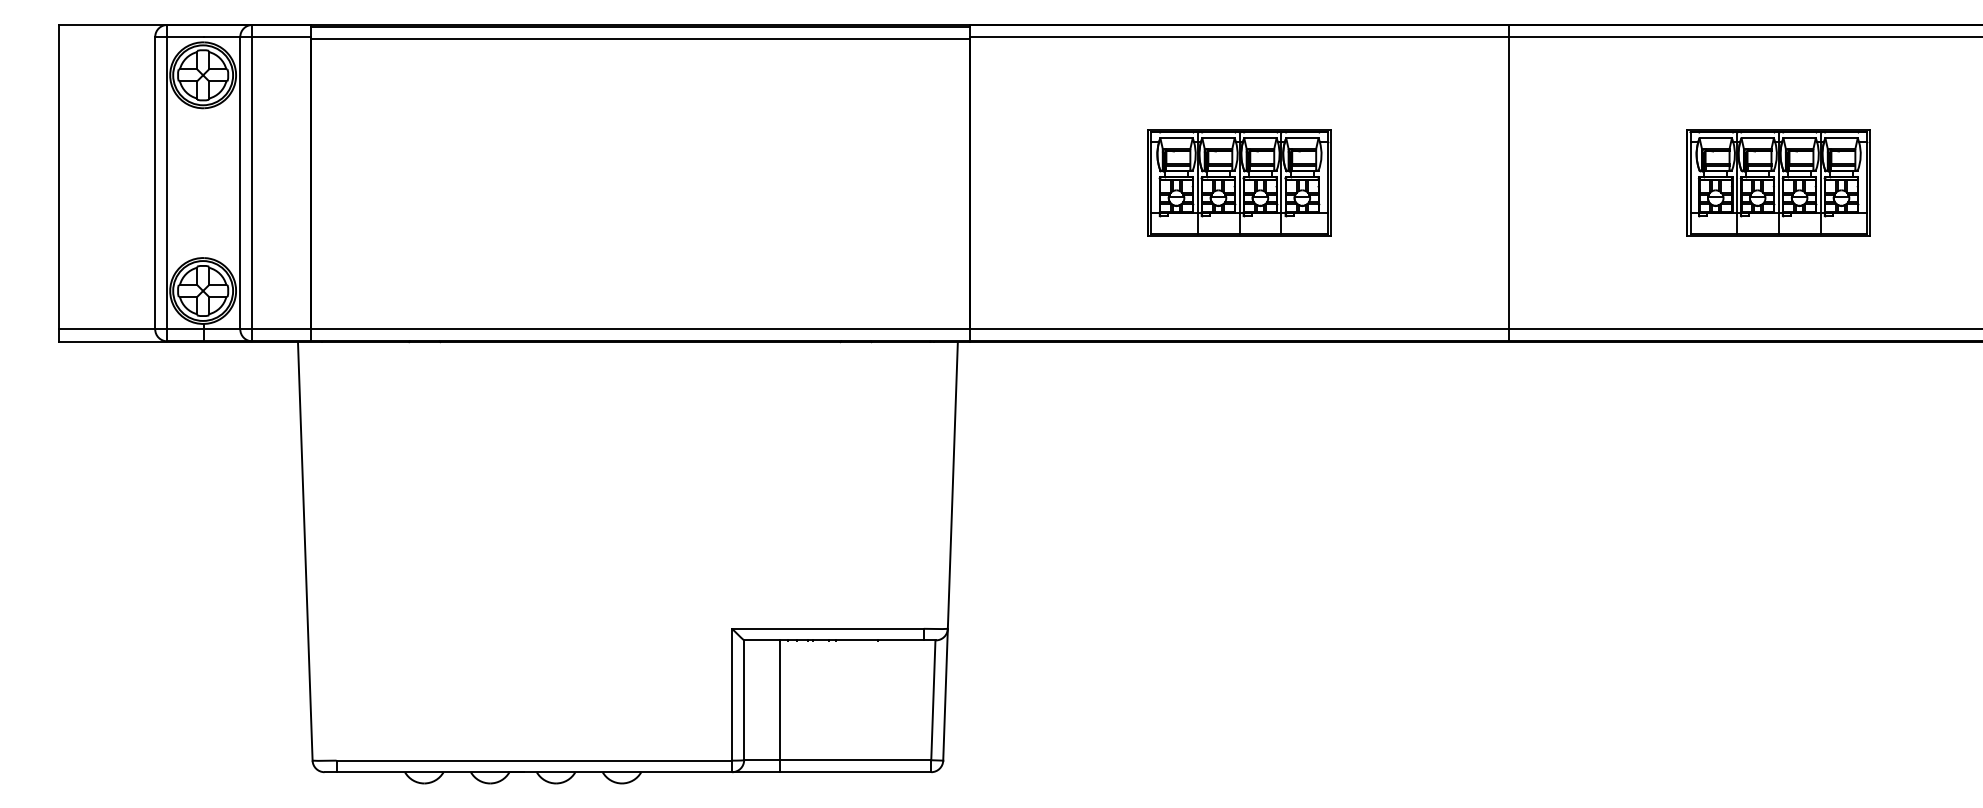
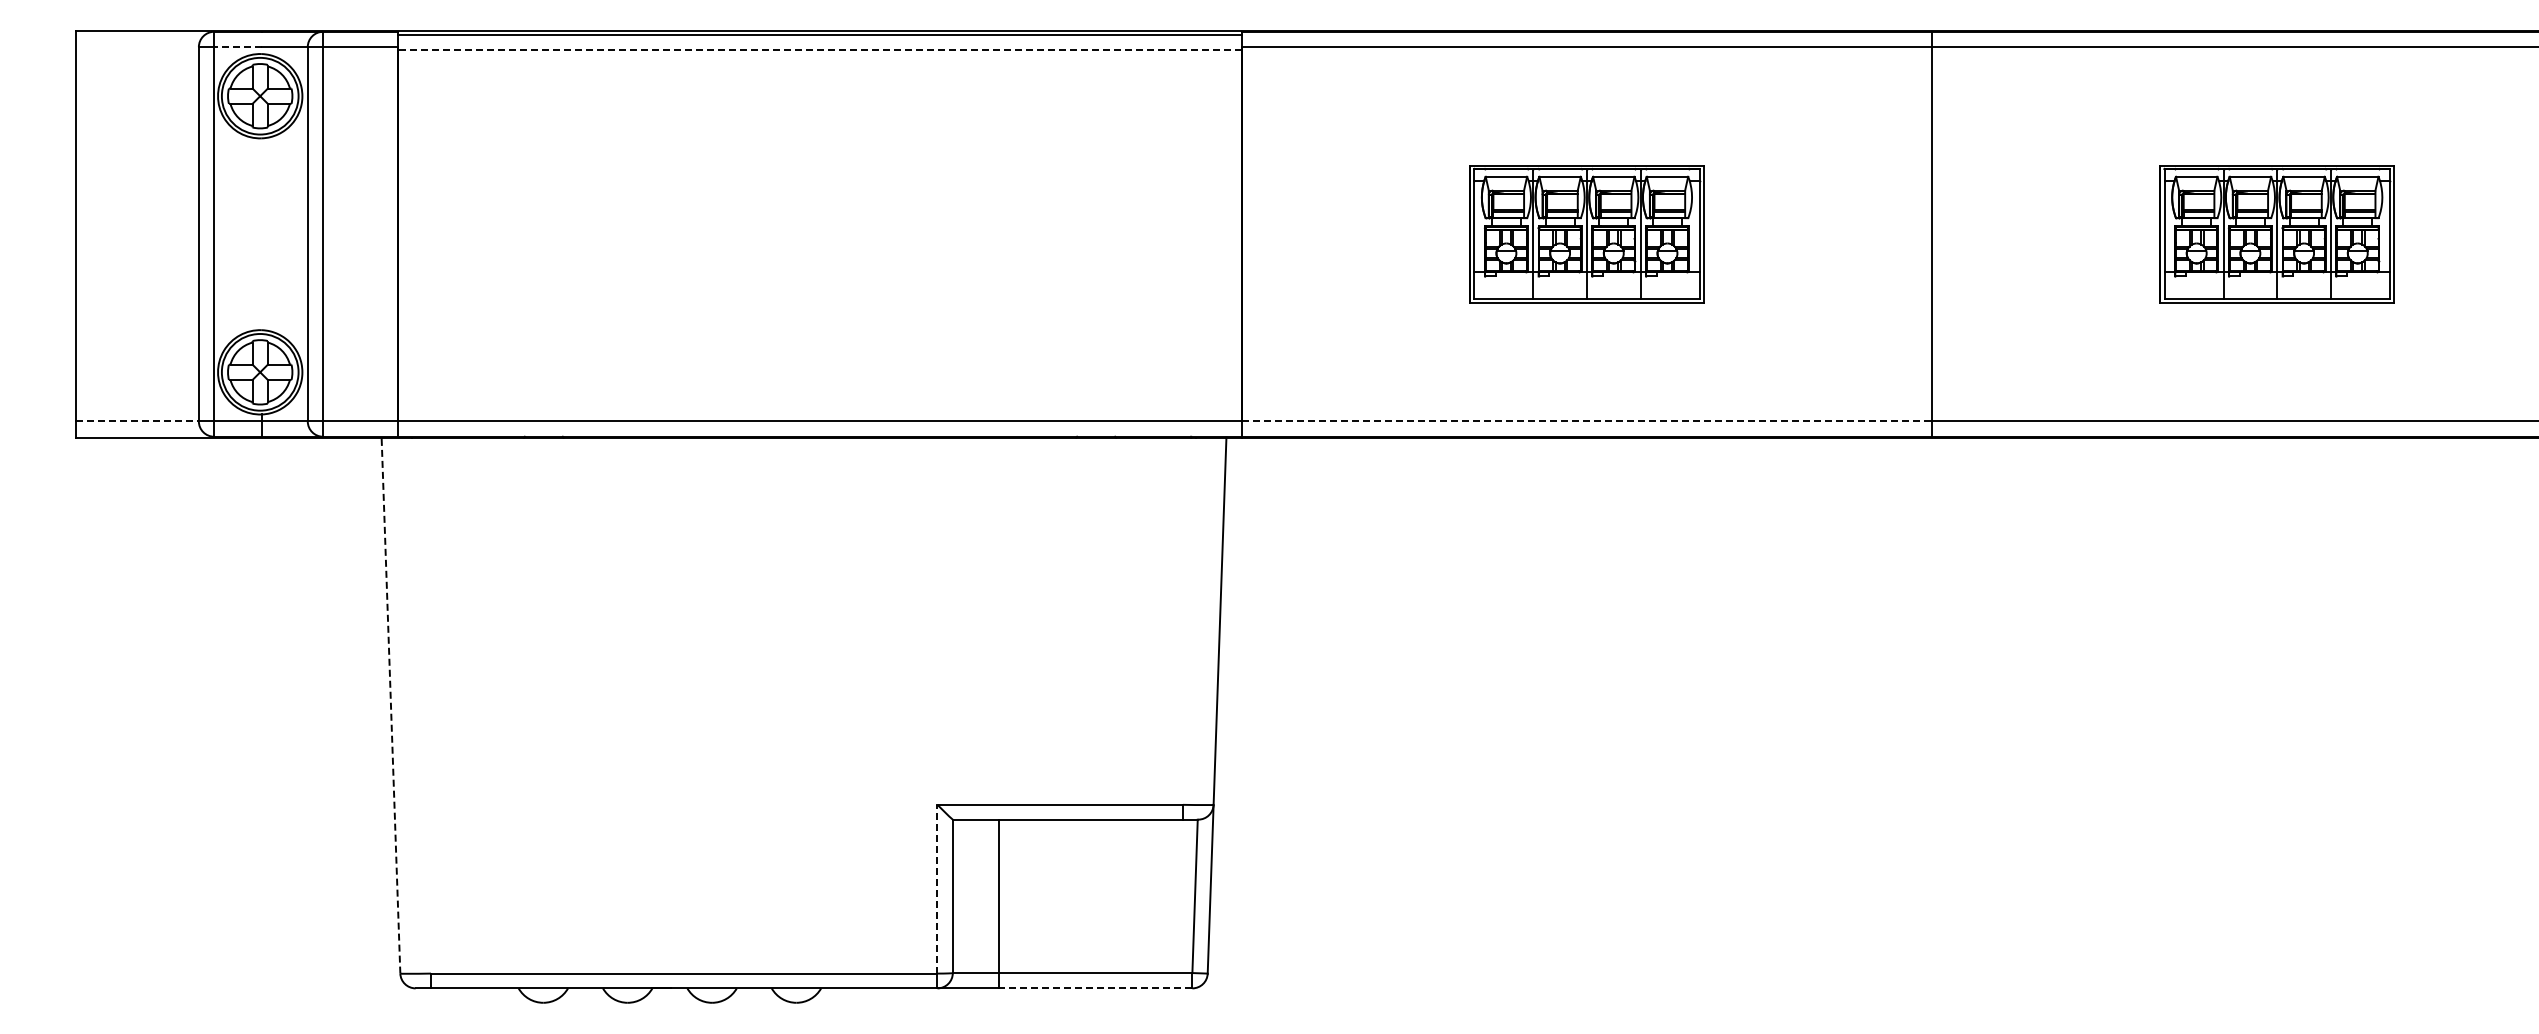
line: (185, 37) -> (237, 47), solid -> dashed
line: (640, 39) -> (820, 50), solid -> dashed
line: (108, 328) -> (138, 420), solid -> dashed
line: (1239, 329) -> (1587, 421), solid -> dashed
line: (304, 551) -> (390, 705), solid -> dashed
line: (732, 694) -> (937, 888), solid -> dashed
line: (855, 772) -> (1095, 988), solid -> dashed

